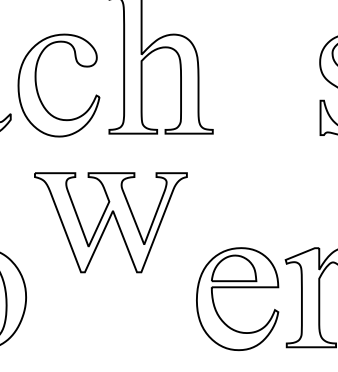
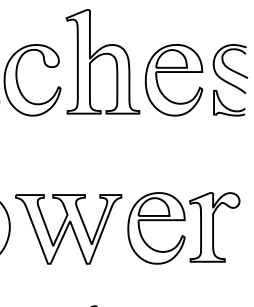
part: (262, 74) -> (173, 72), added
part: (110, 222) -> (68, 229), moved

